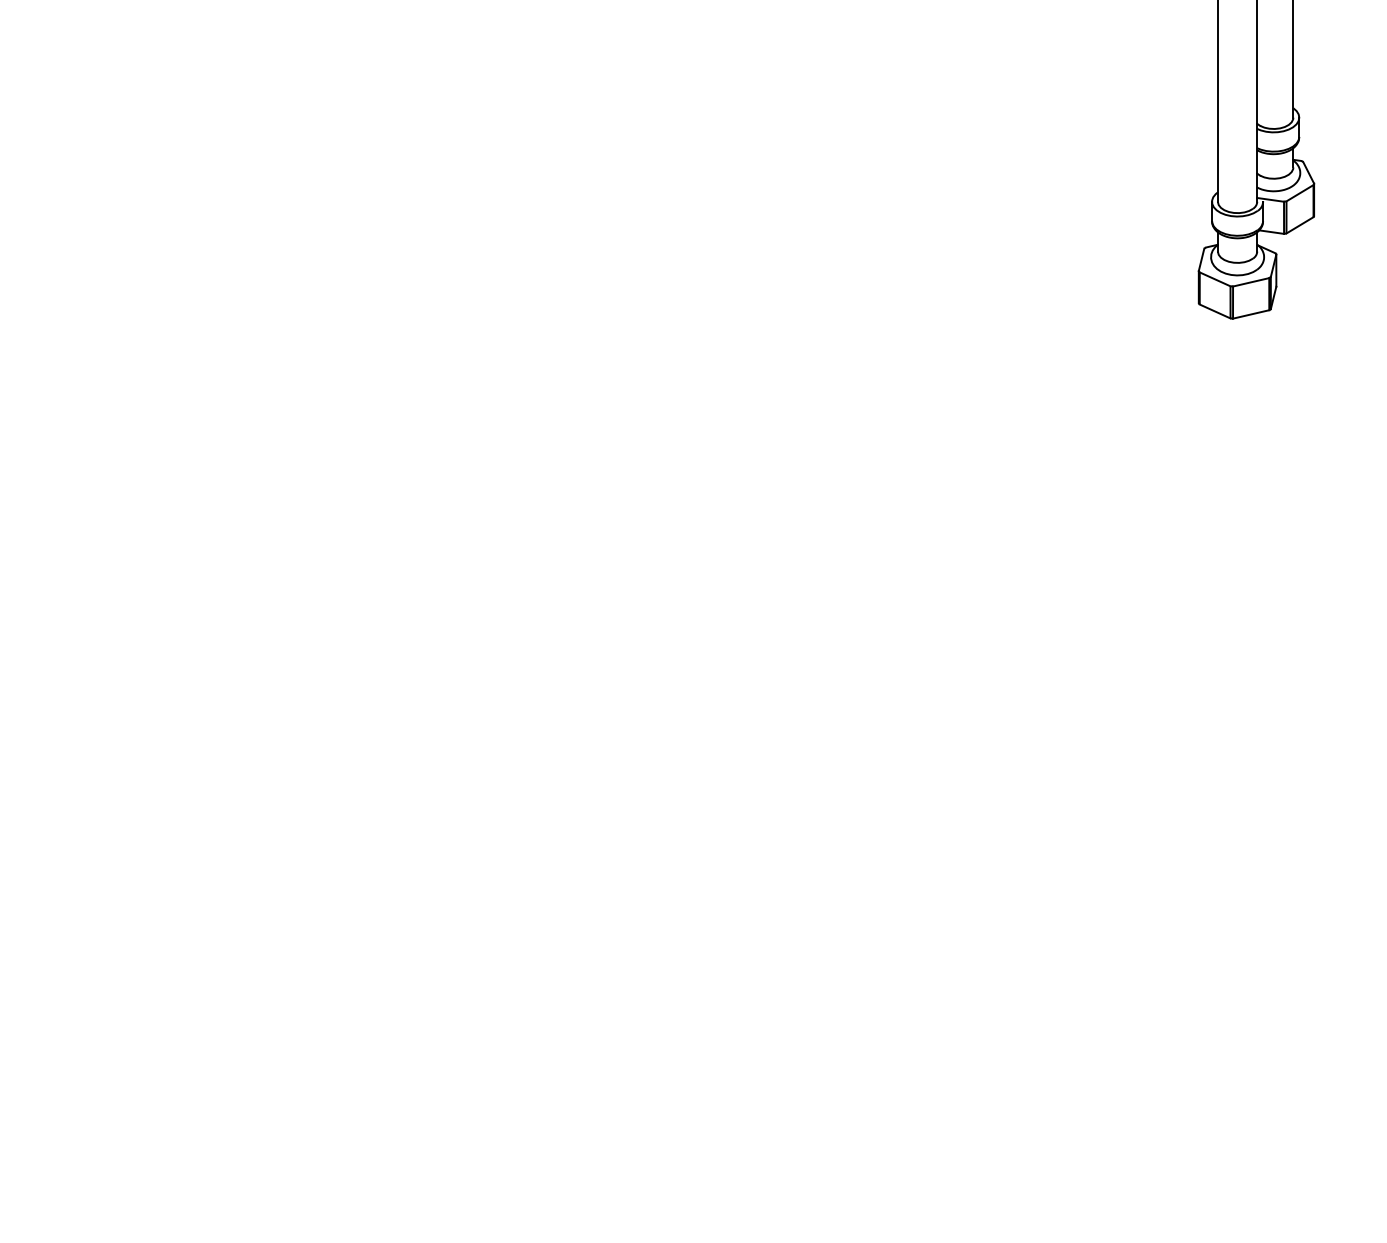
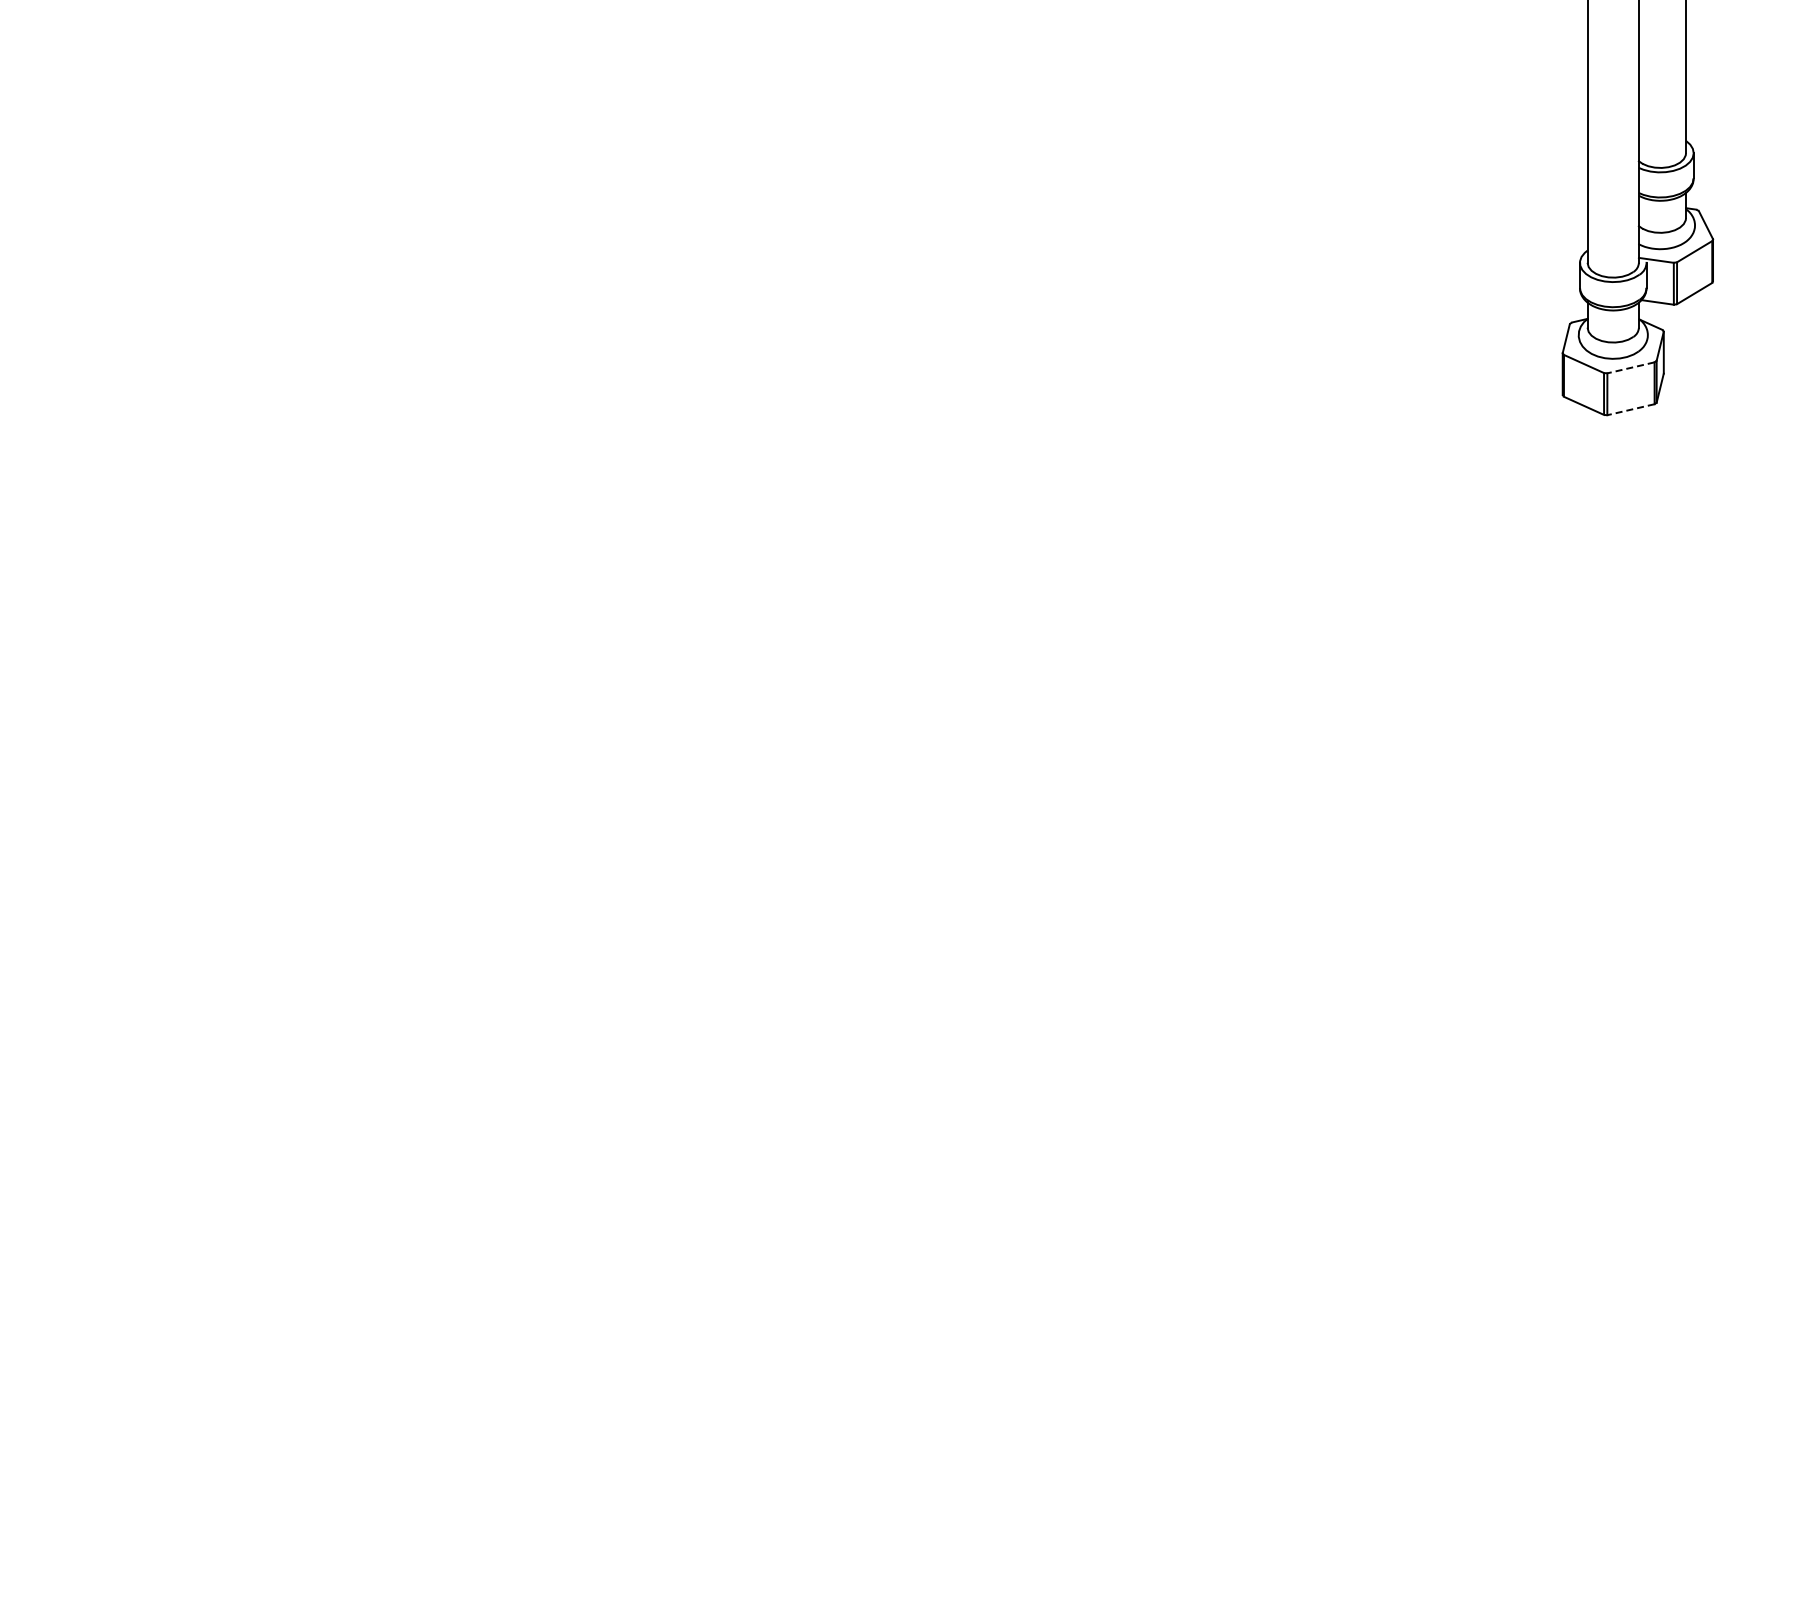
line: (1250, 282) -> (1630, 367), solid -> dashed
line: (1250, 314) -> (1630, 409), solid -> dashed

